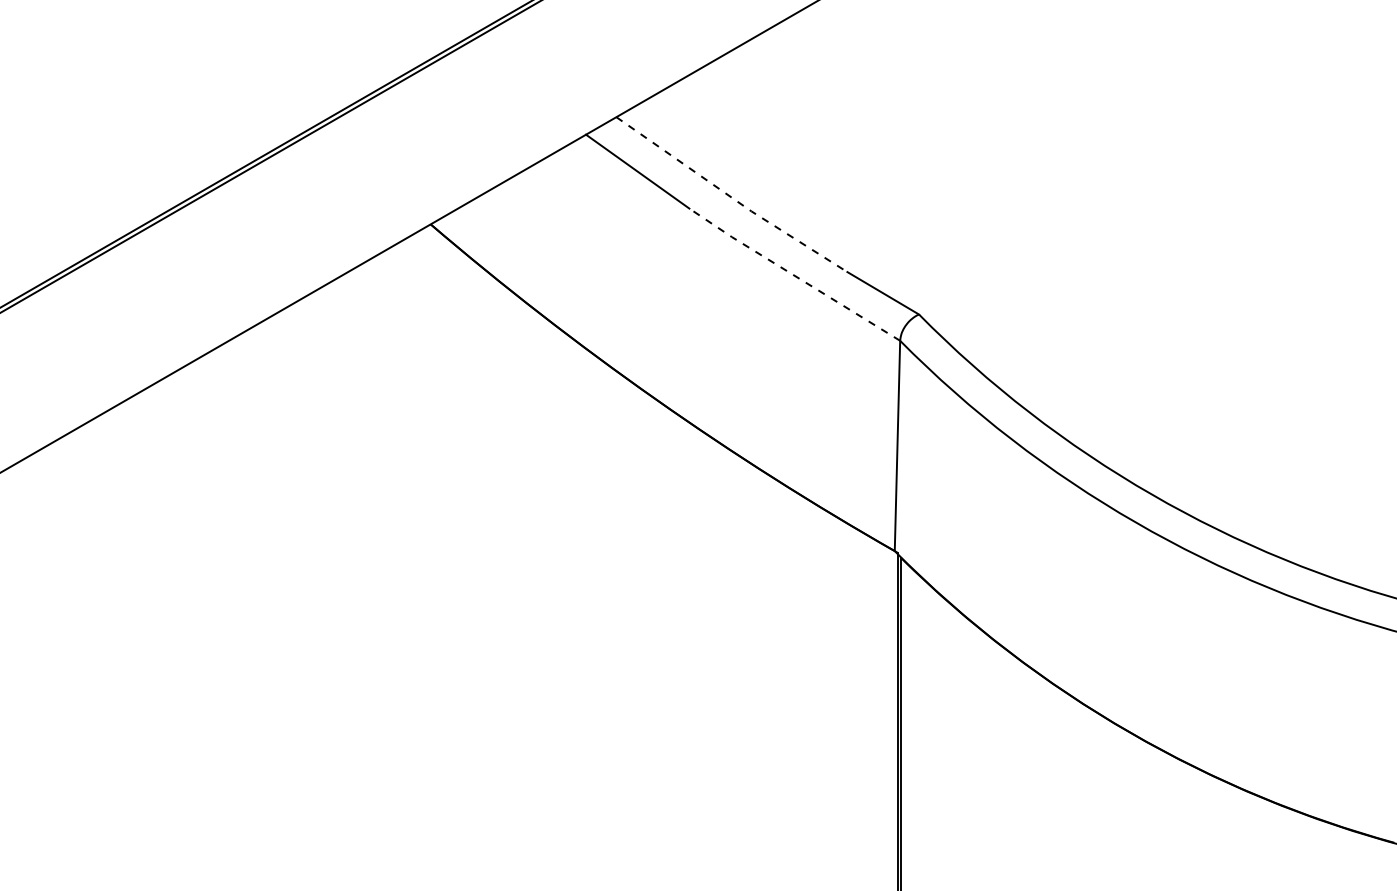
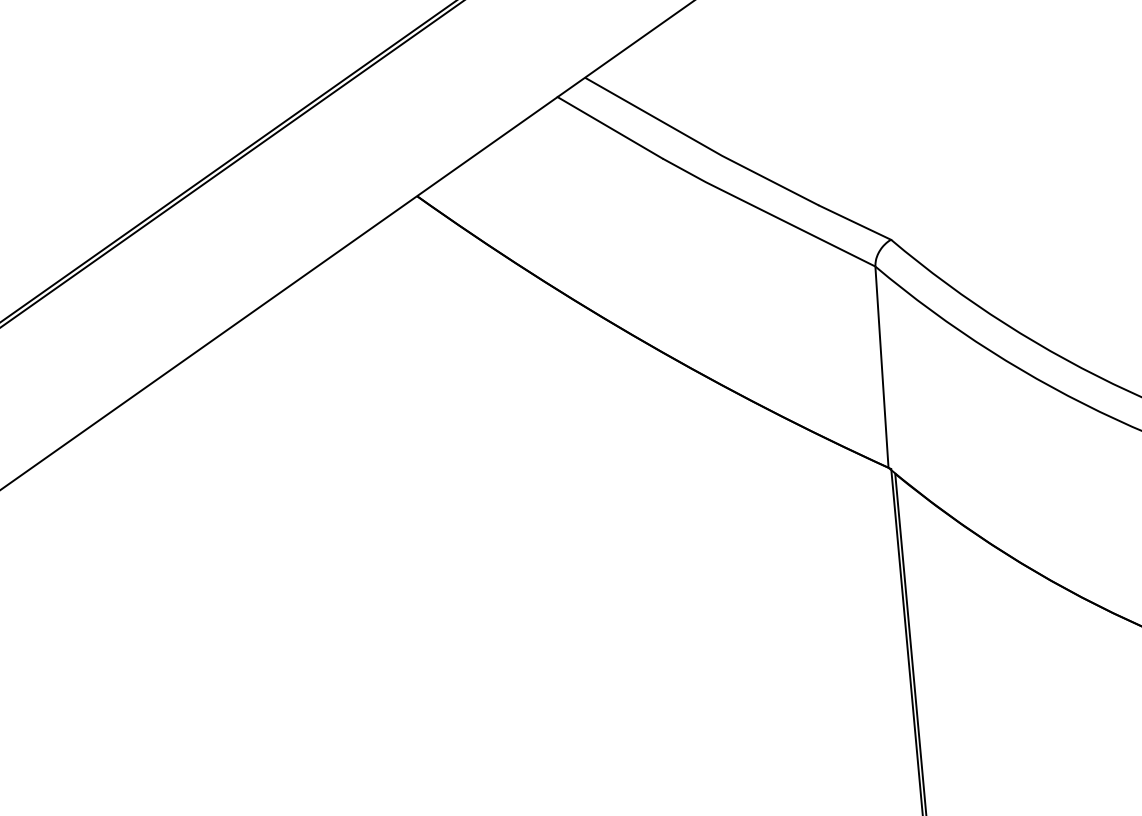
line: (730, 197) -> (700, 144), dashed -> solid
line: (793, 274) -> (767, 212), dashed -> solid

